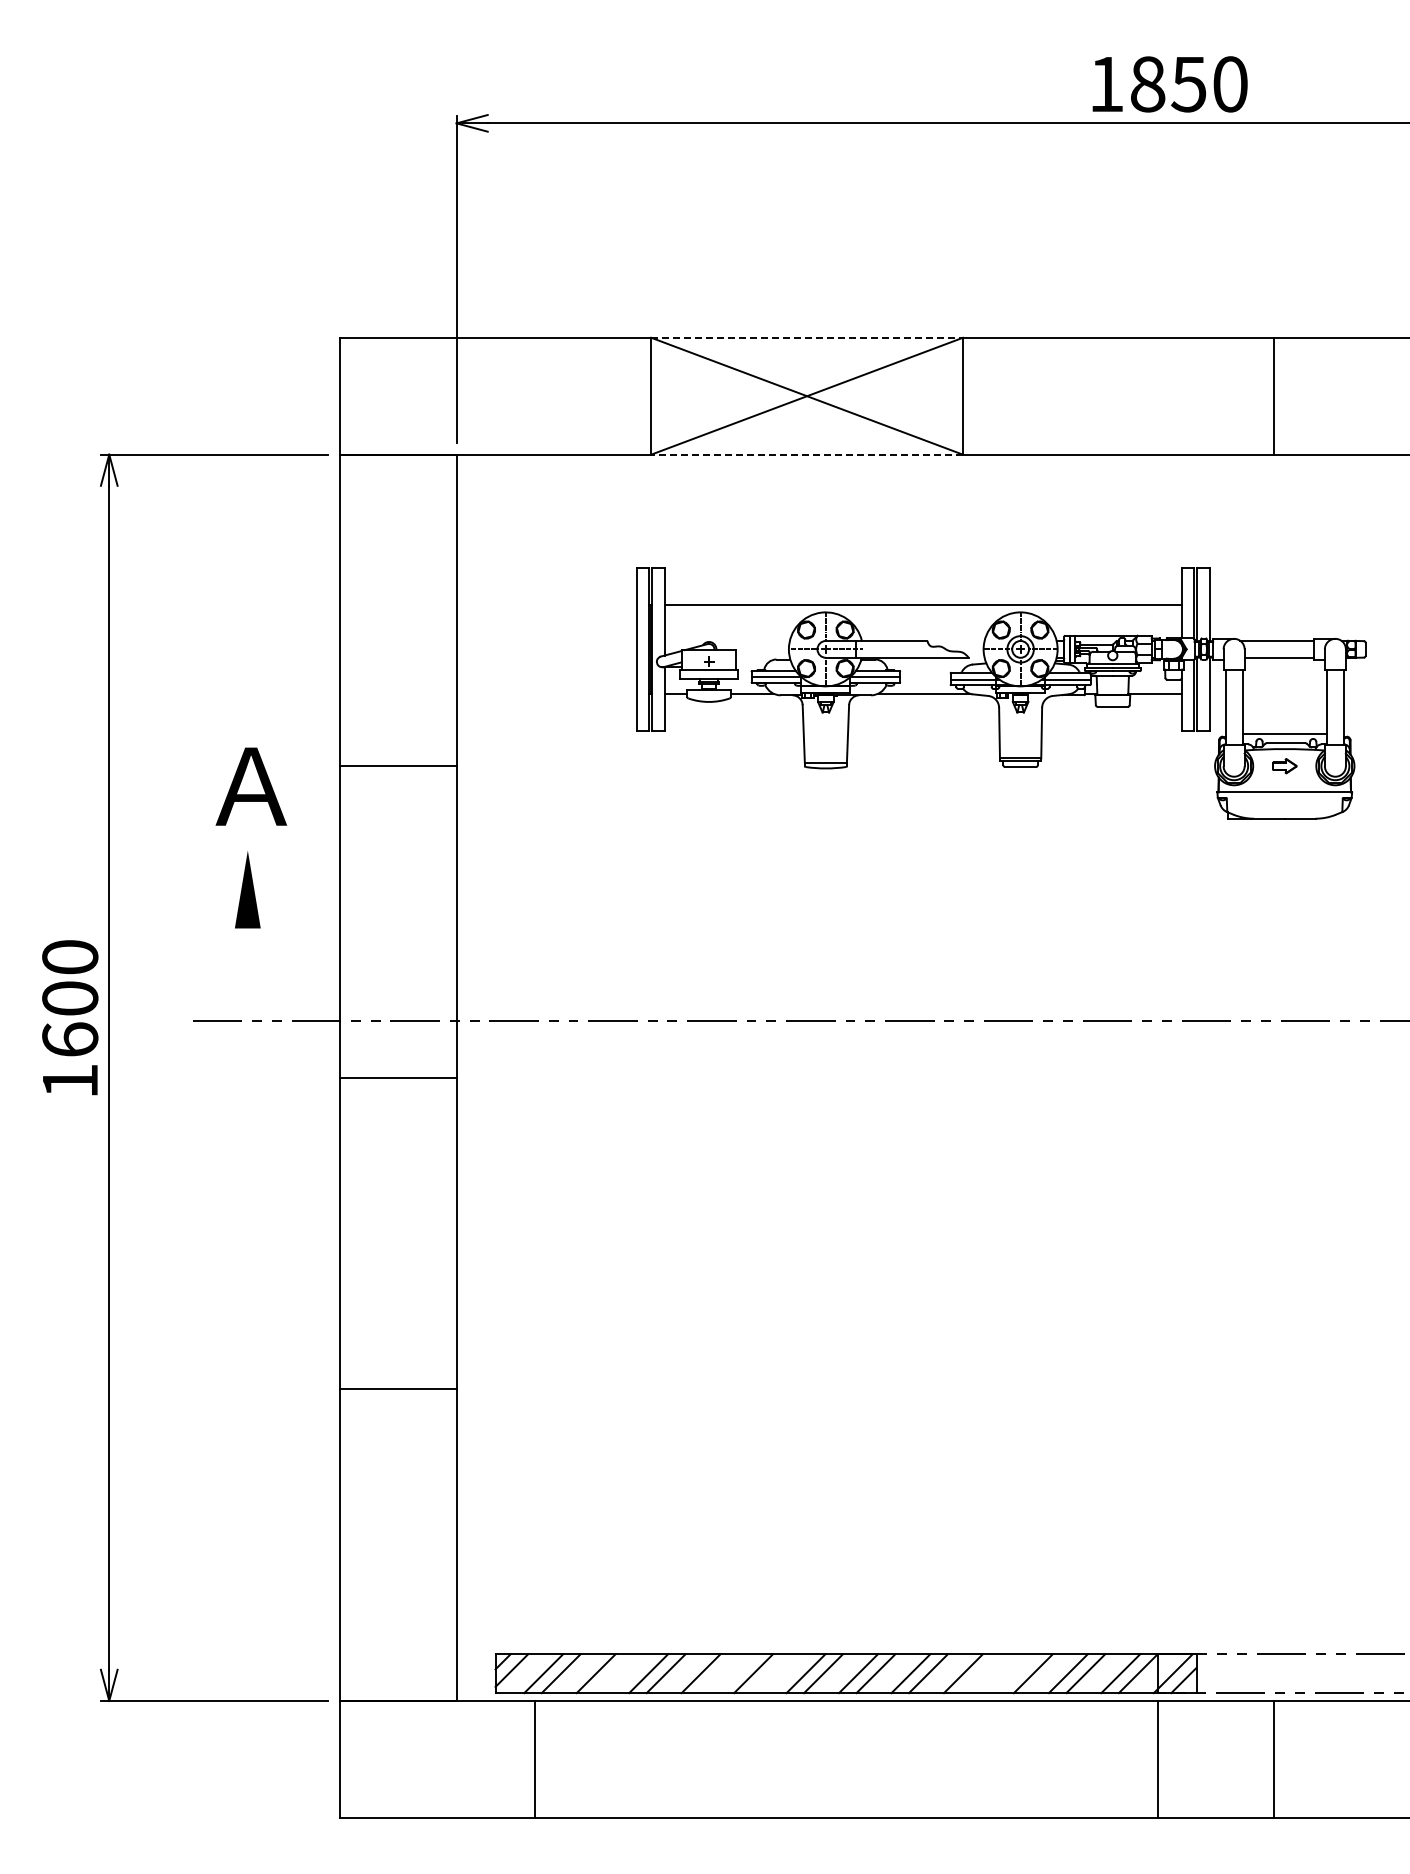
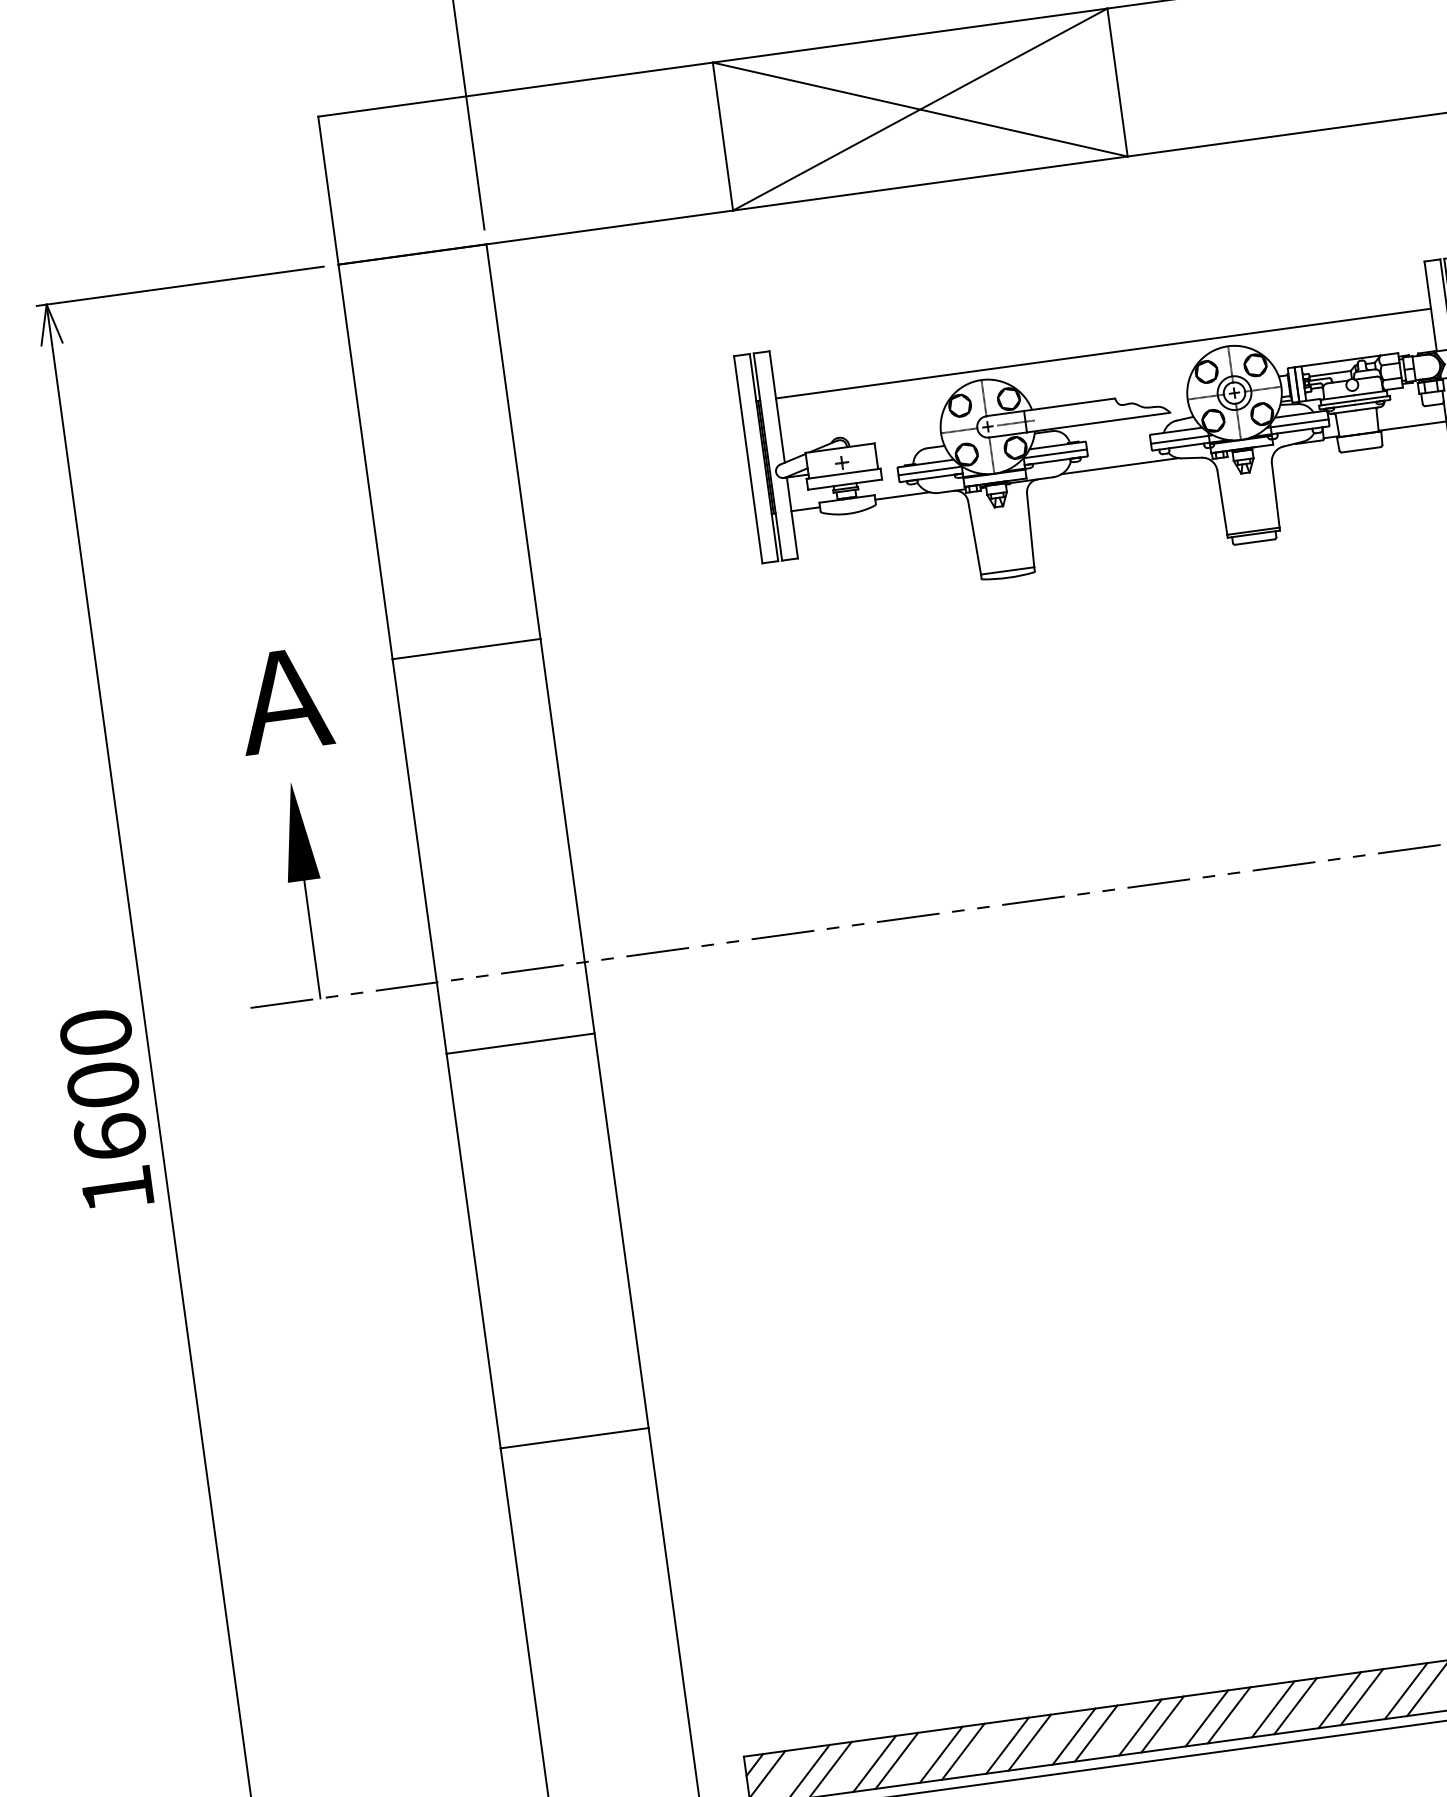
line: (807, 337) -> (910, 35), dashed -> solid
line: (807, 454) -> (930, 183), dashed -> solid
line: (247, 974) -> (311, 938), added
text: (70, 1017) -> (106, 1108), moved
line: (613, 1673) -> (896, 1760), added
line: (718, 1673) -> (1029, 1742), added
line: (770, 1673) -> (1095, 1733), added
line: (980, 1673) -> (1361, 1697), added
line: (1015, 1673) -> (1405, 1690), added

